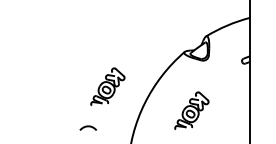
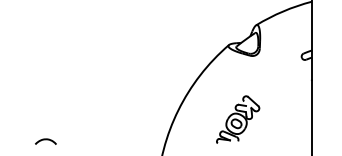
part: (107, 86) -> (131, 88), removed
curve: (87, 127) -> (44, 140), moved

